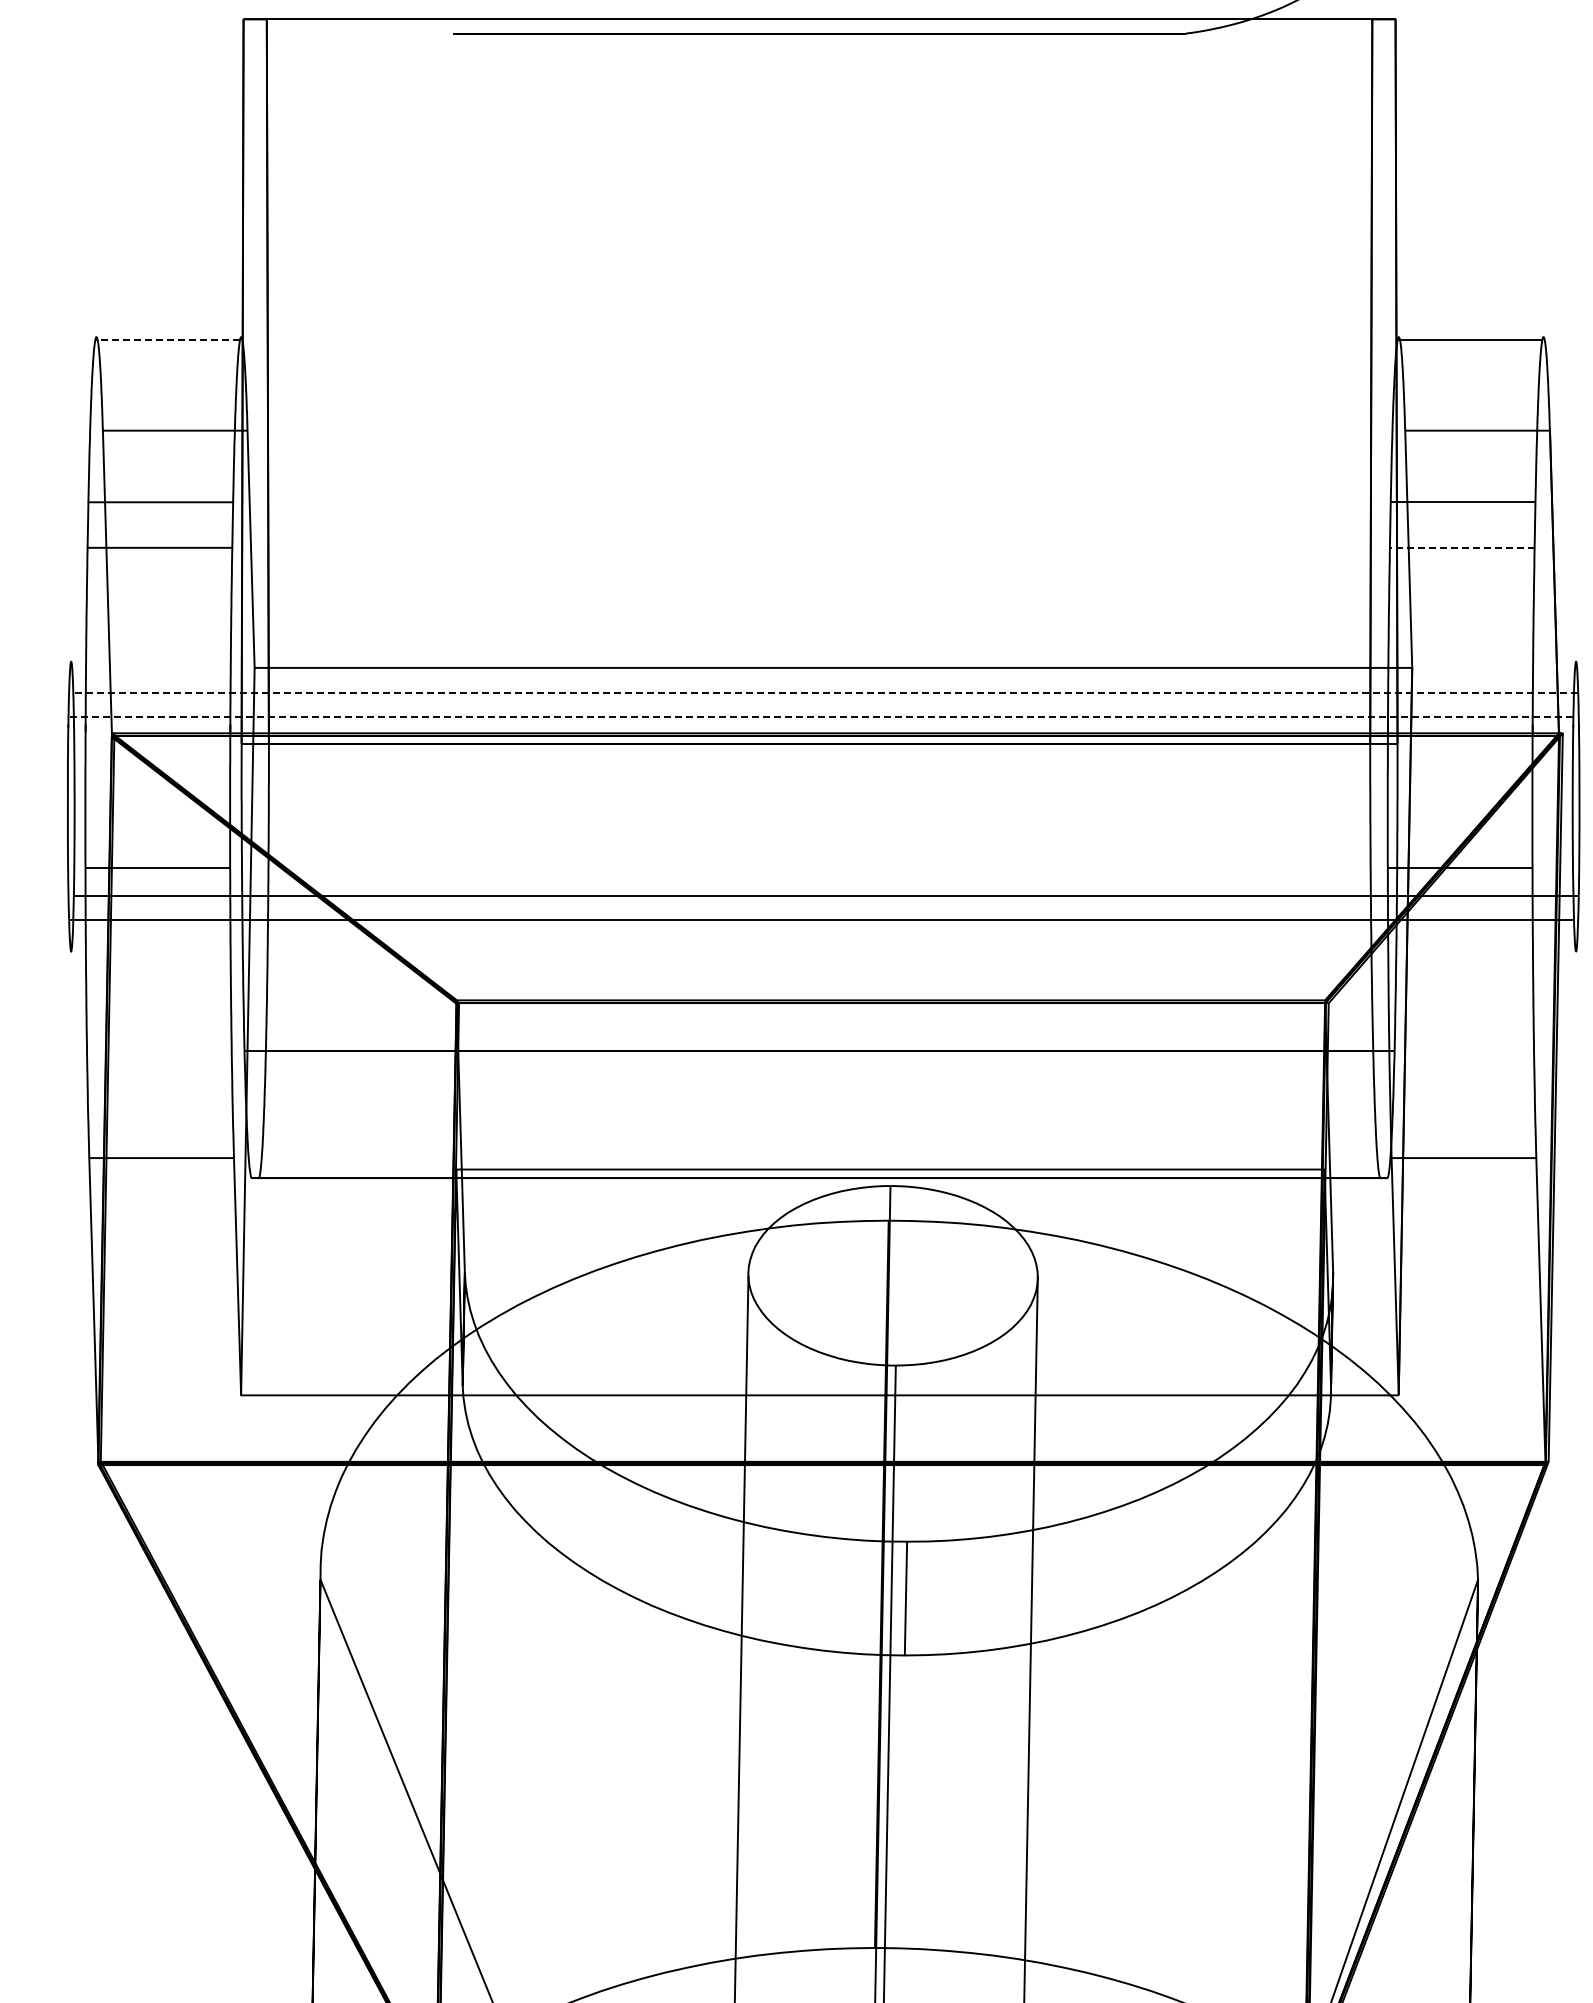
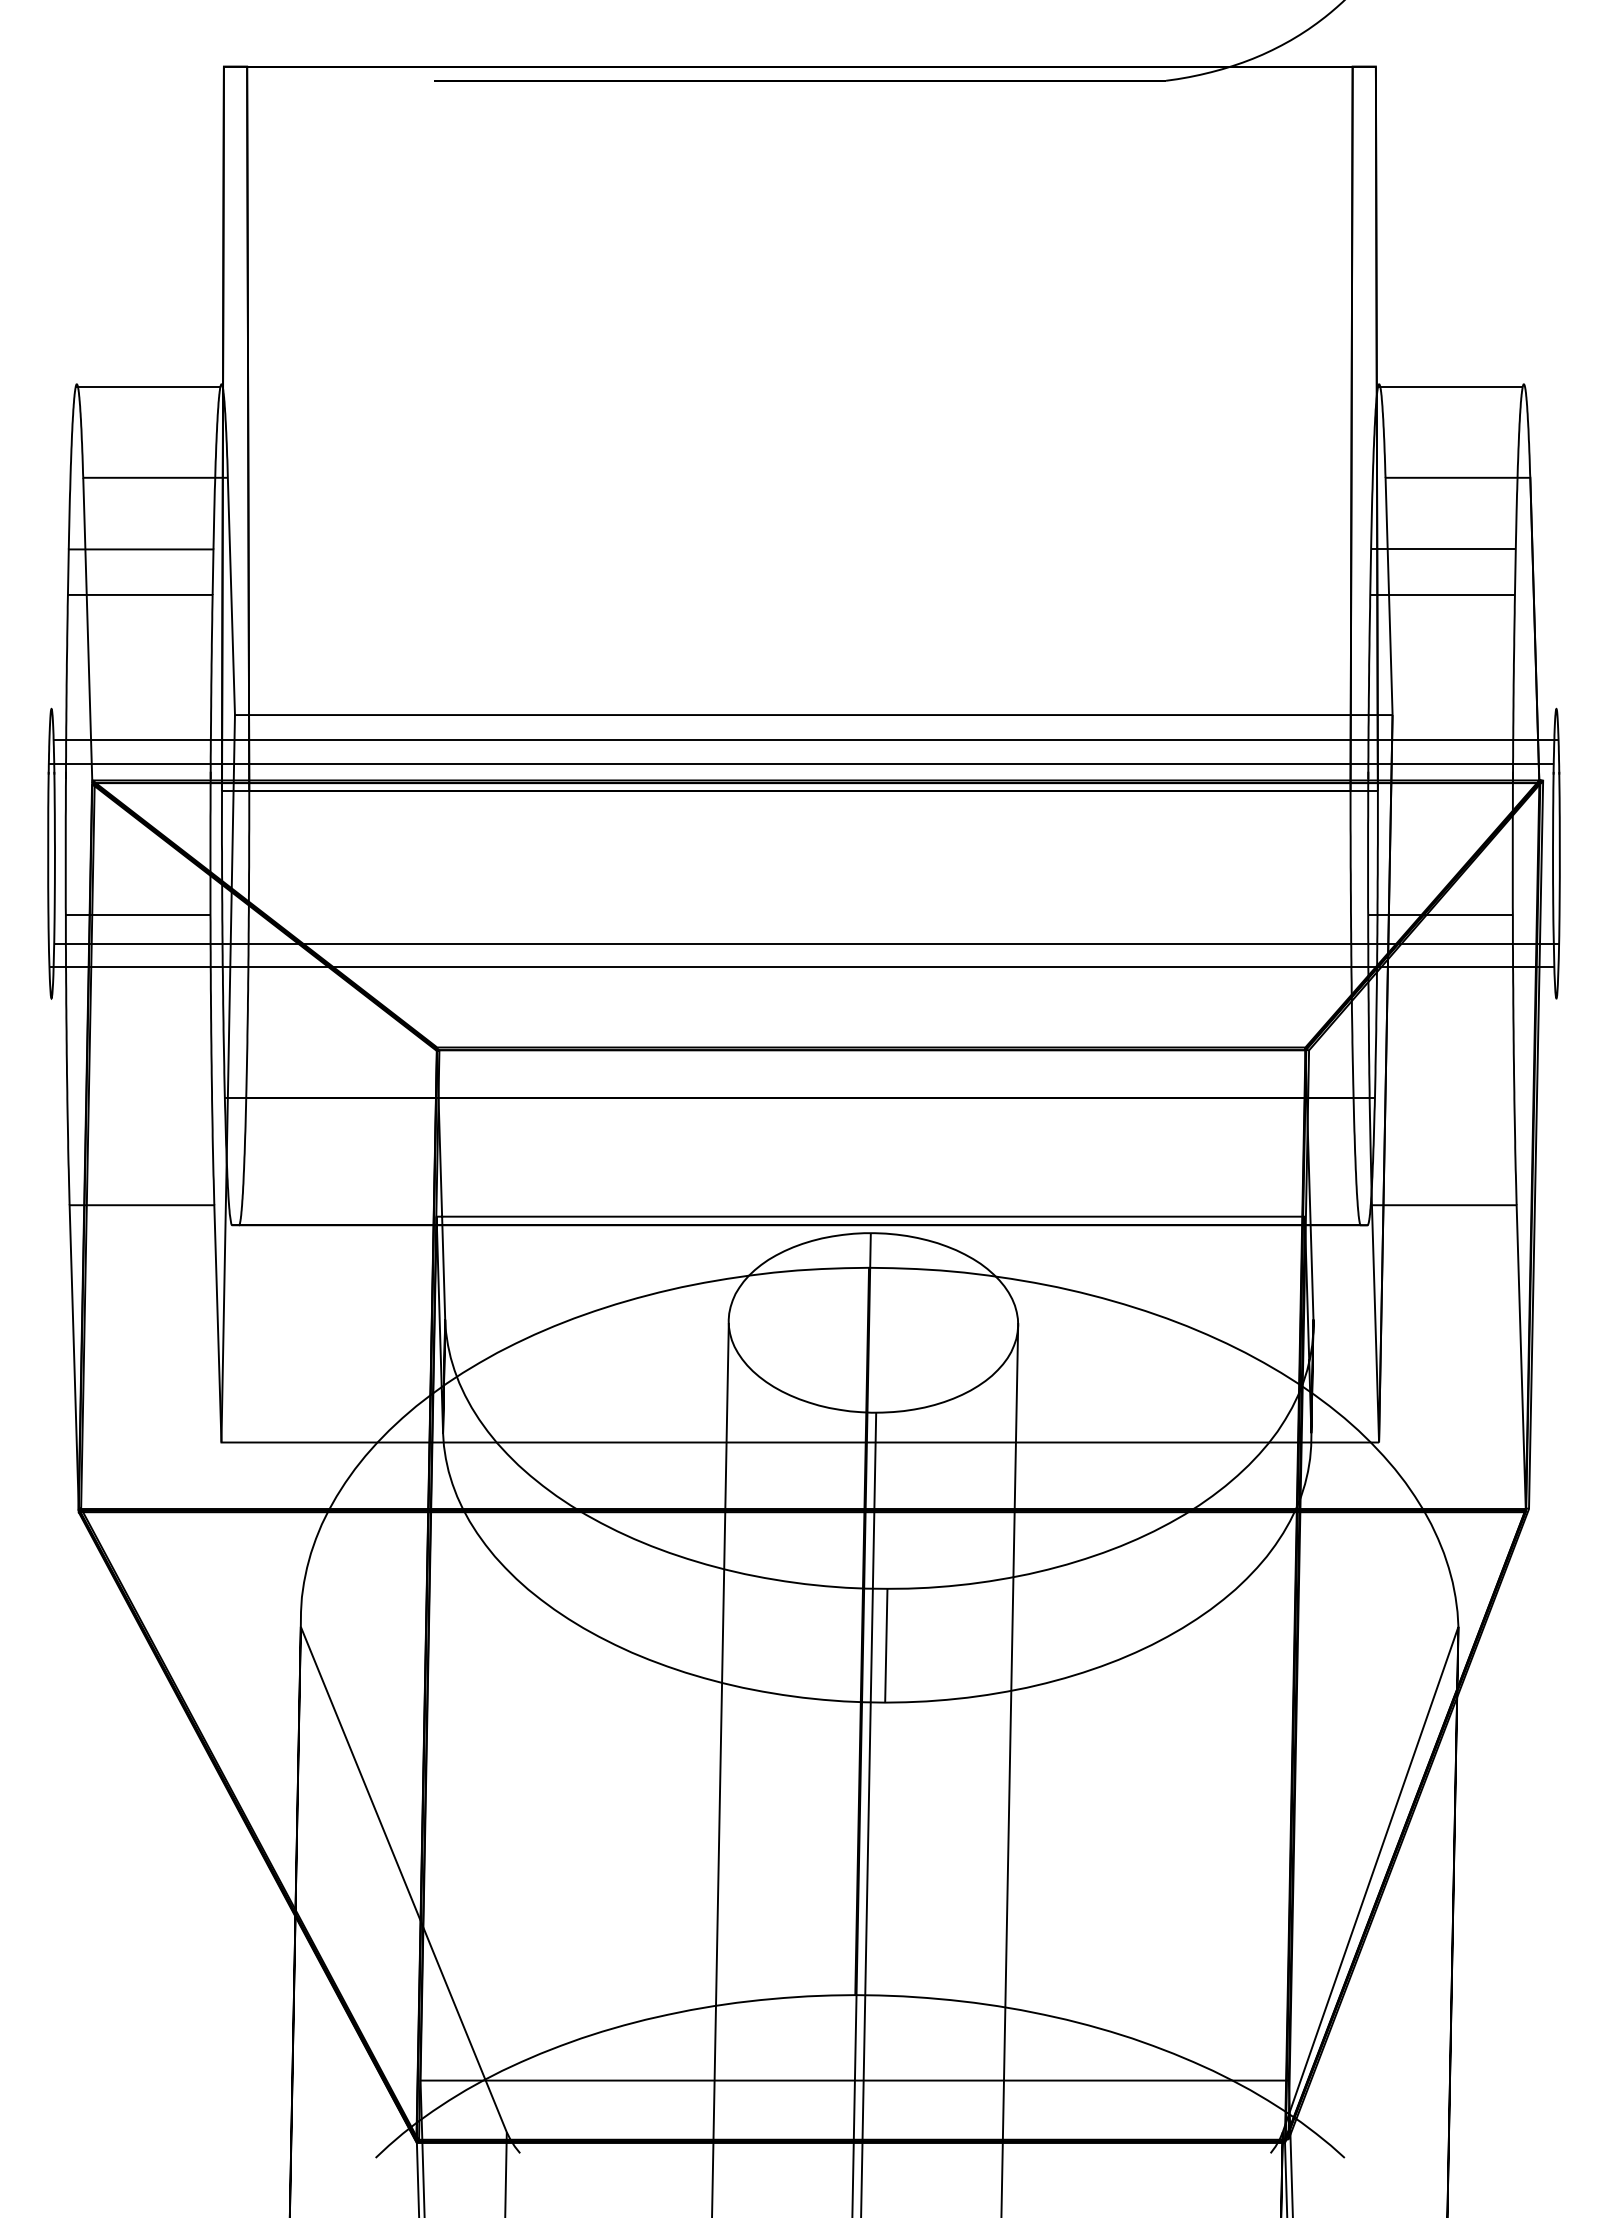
line: (167, 340) -> (147, 387), dashed -> solid
line: (1462, 547) -> (1442, 594), dashed -> solid
line: (825, 693) -> (805, 740), dashed -> solid
line: (820, 716) -> (800, 763), dashed -> solid

